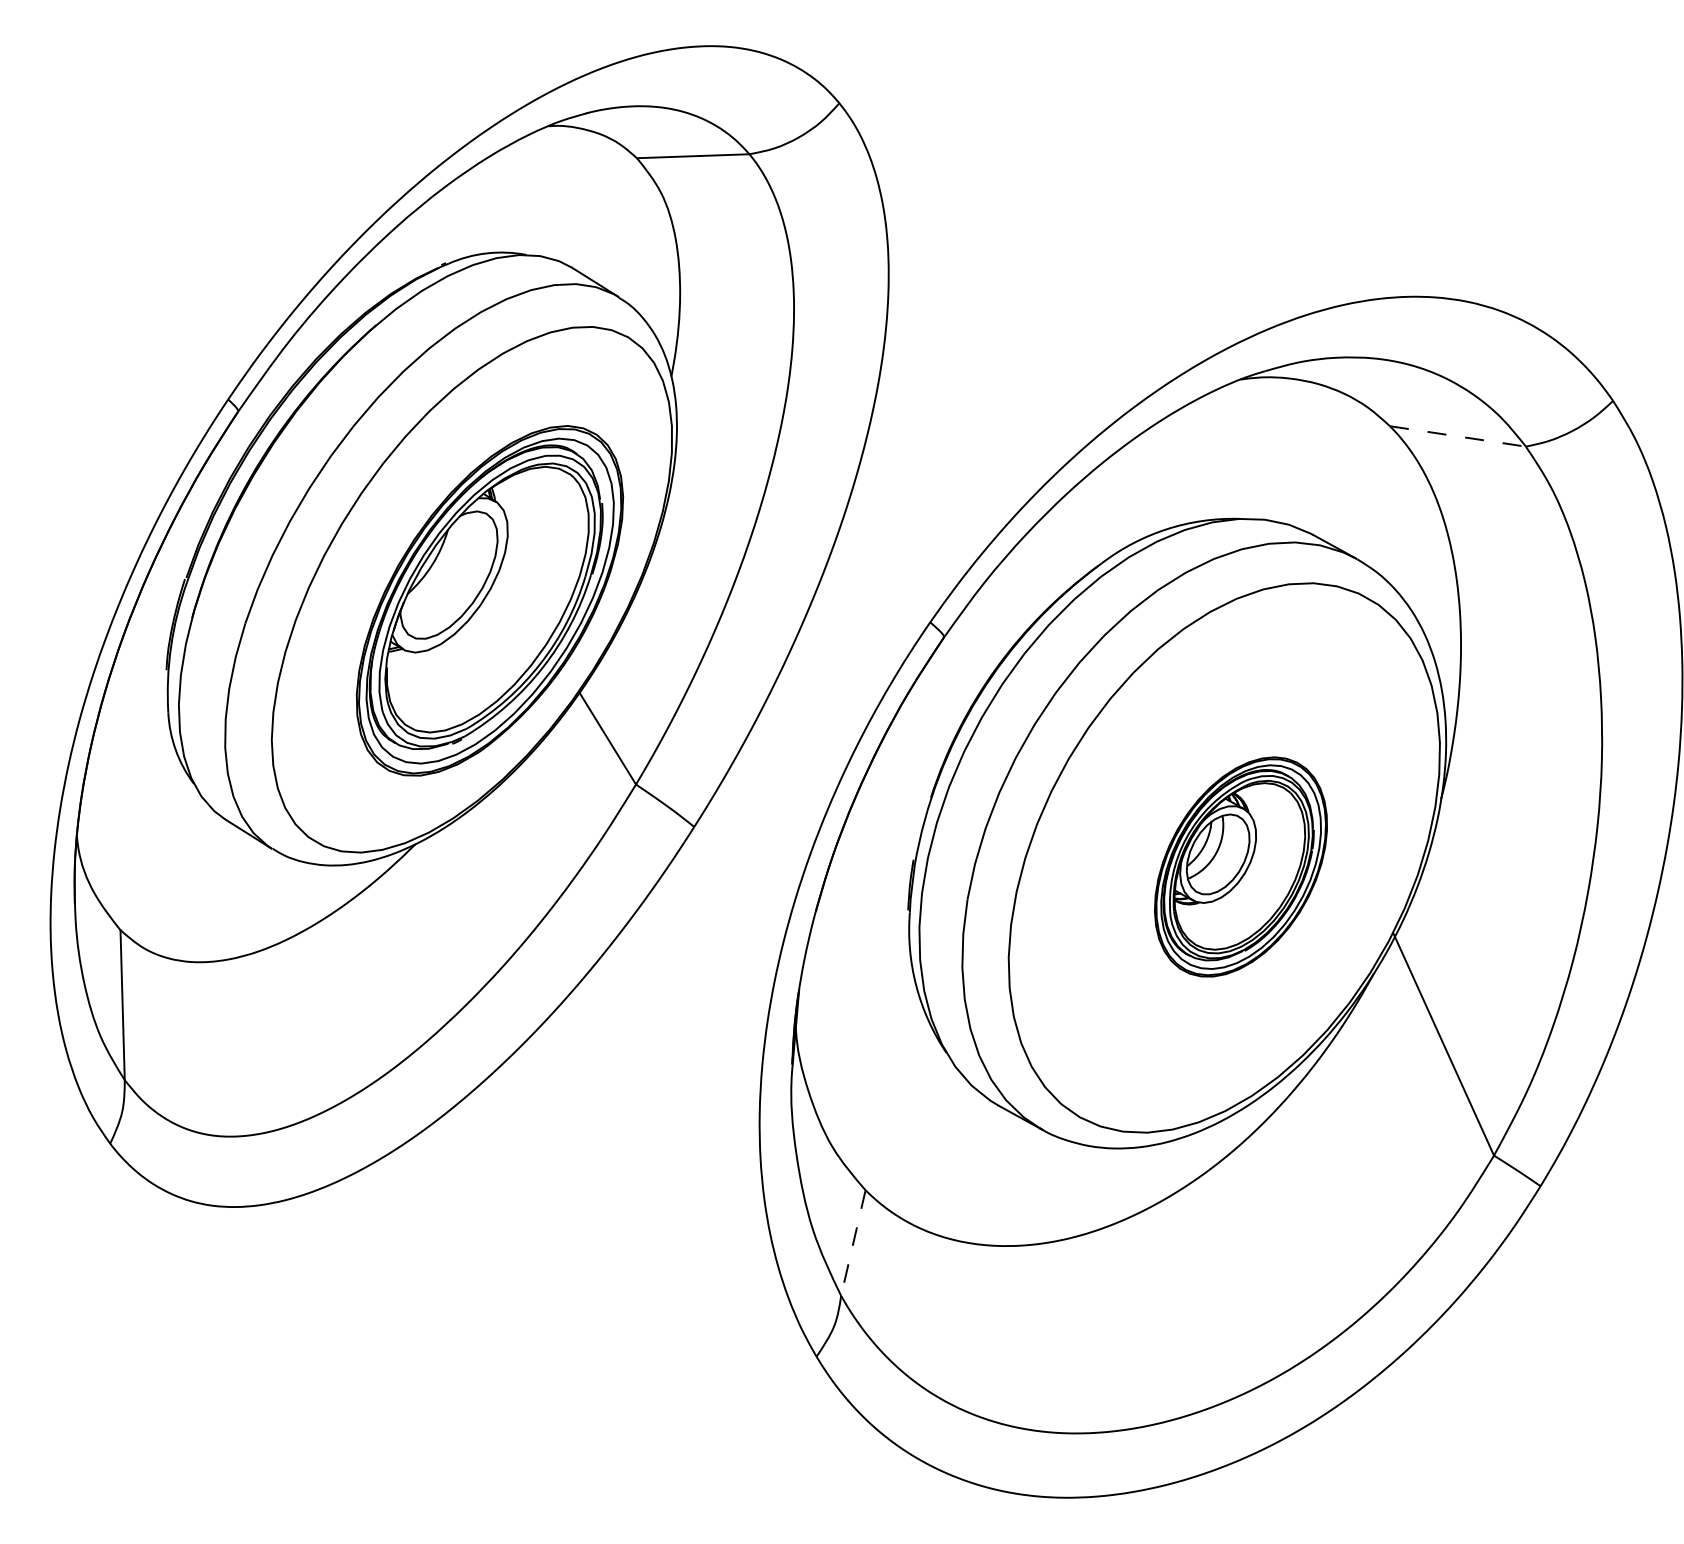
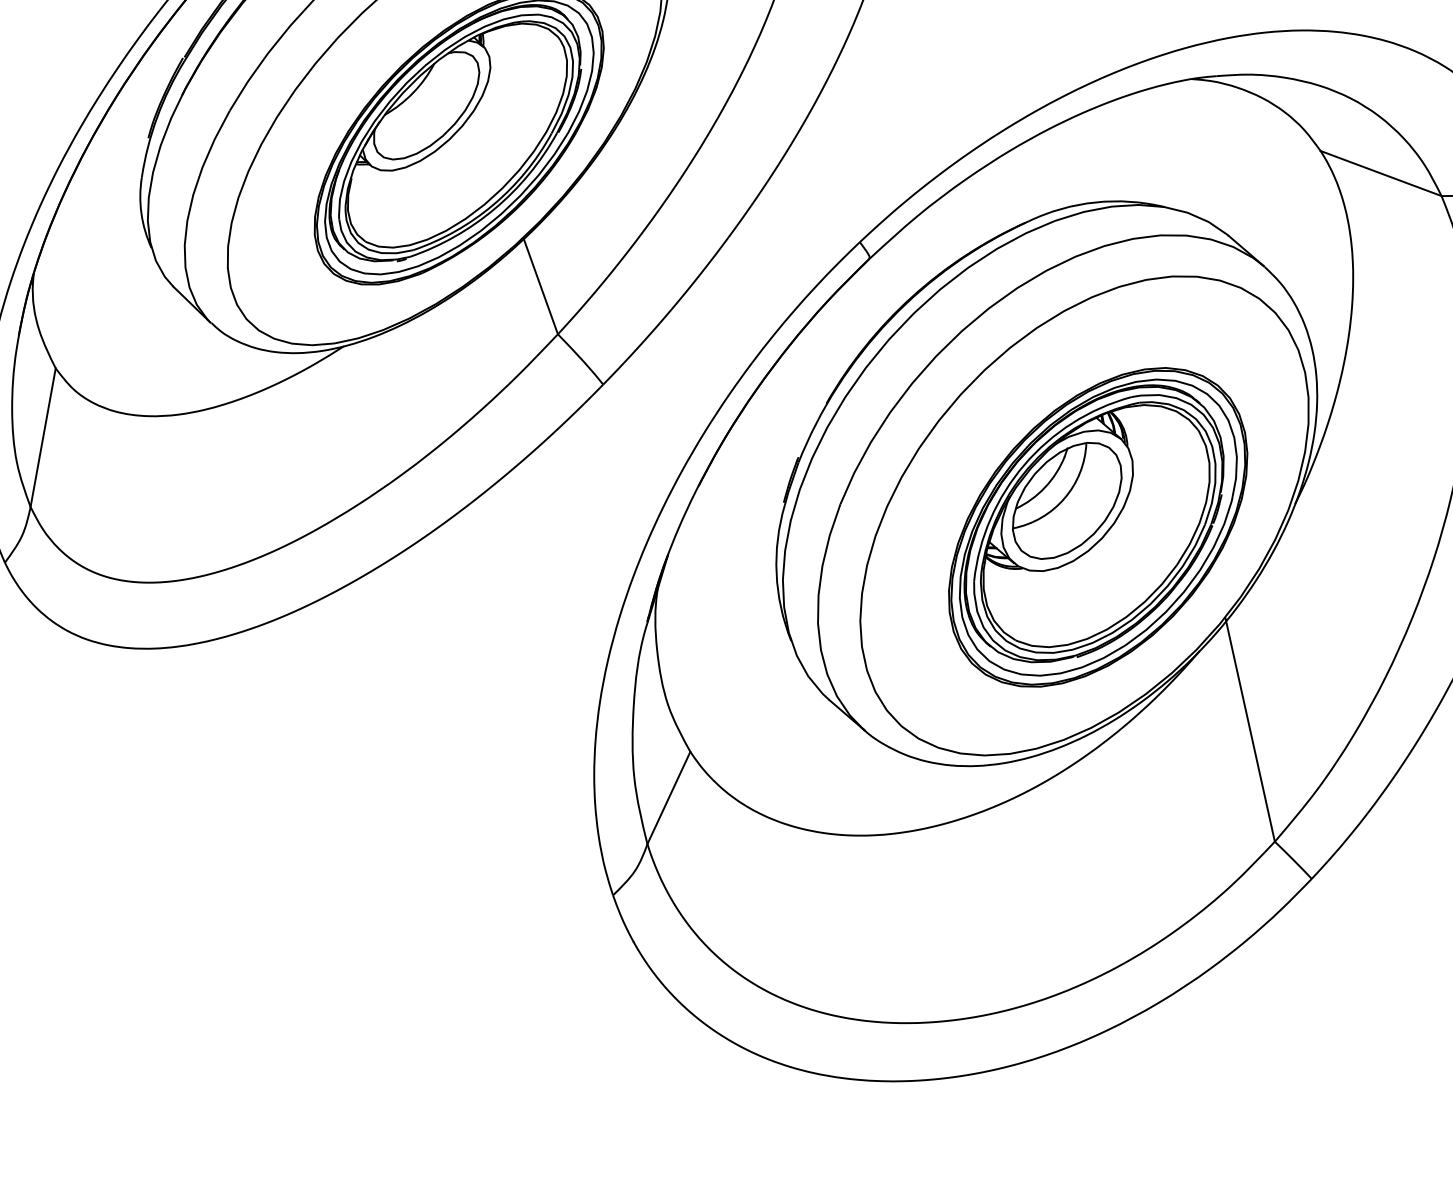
line: (1457, 436) -> (1380, 173), dashed -> solid
part: (1240, 866) -> (1097, 526), size x1.67
line: (853, 1243) -> (668, 798), dashed -> solid

